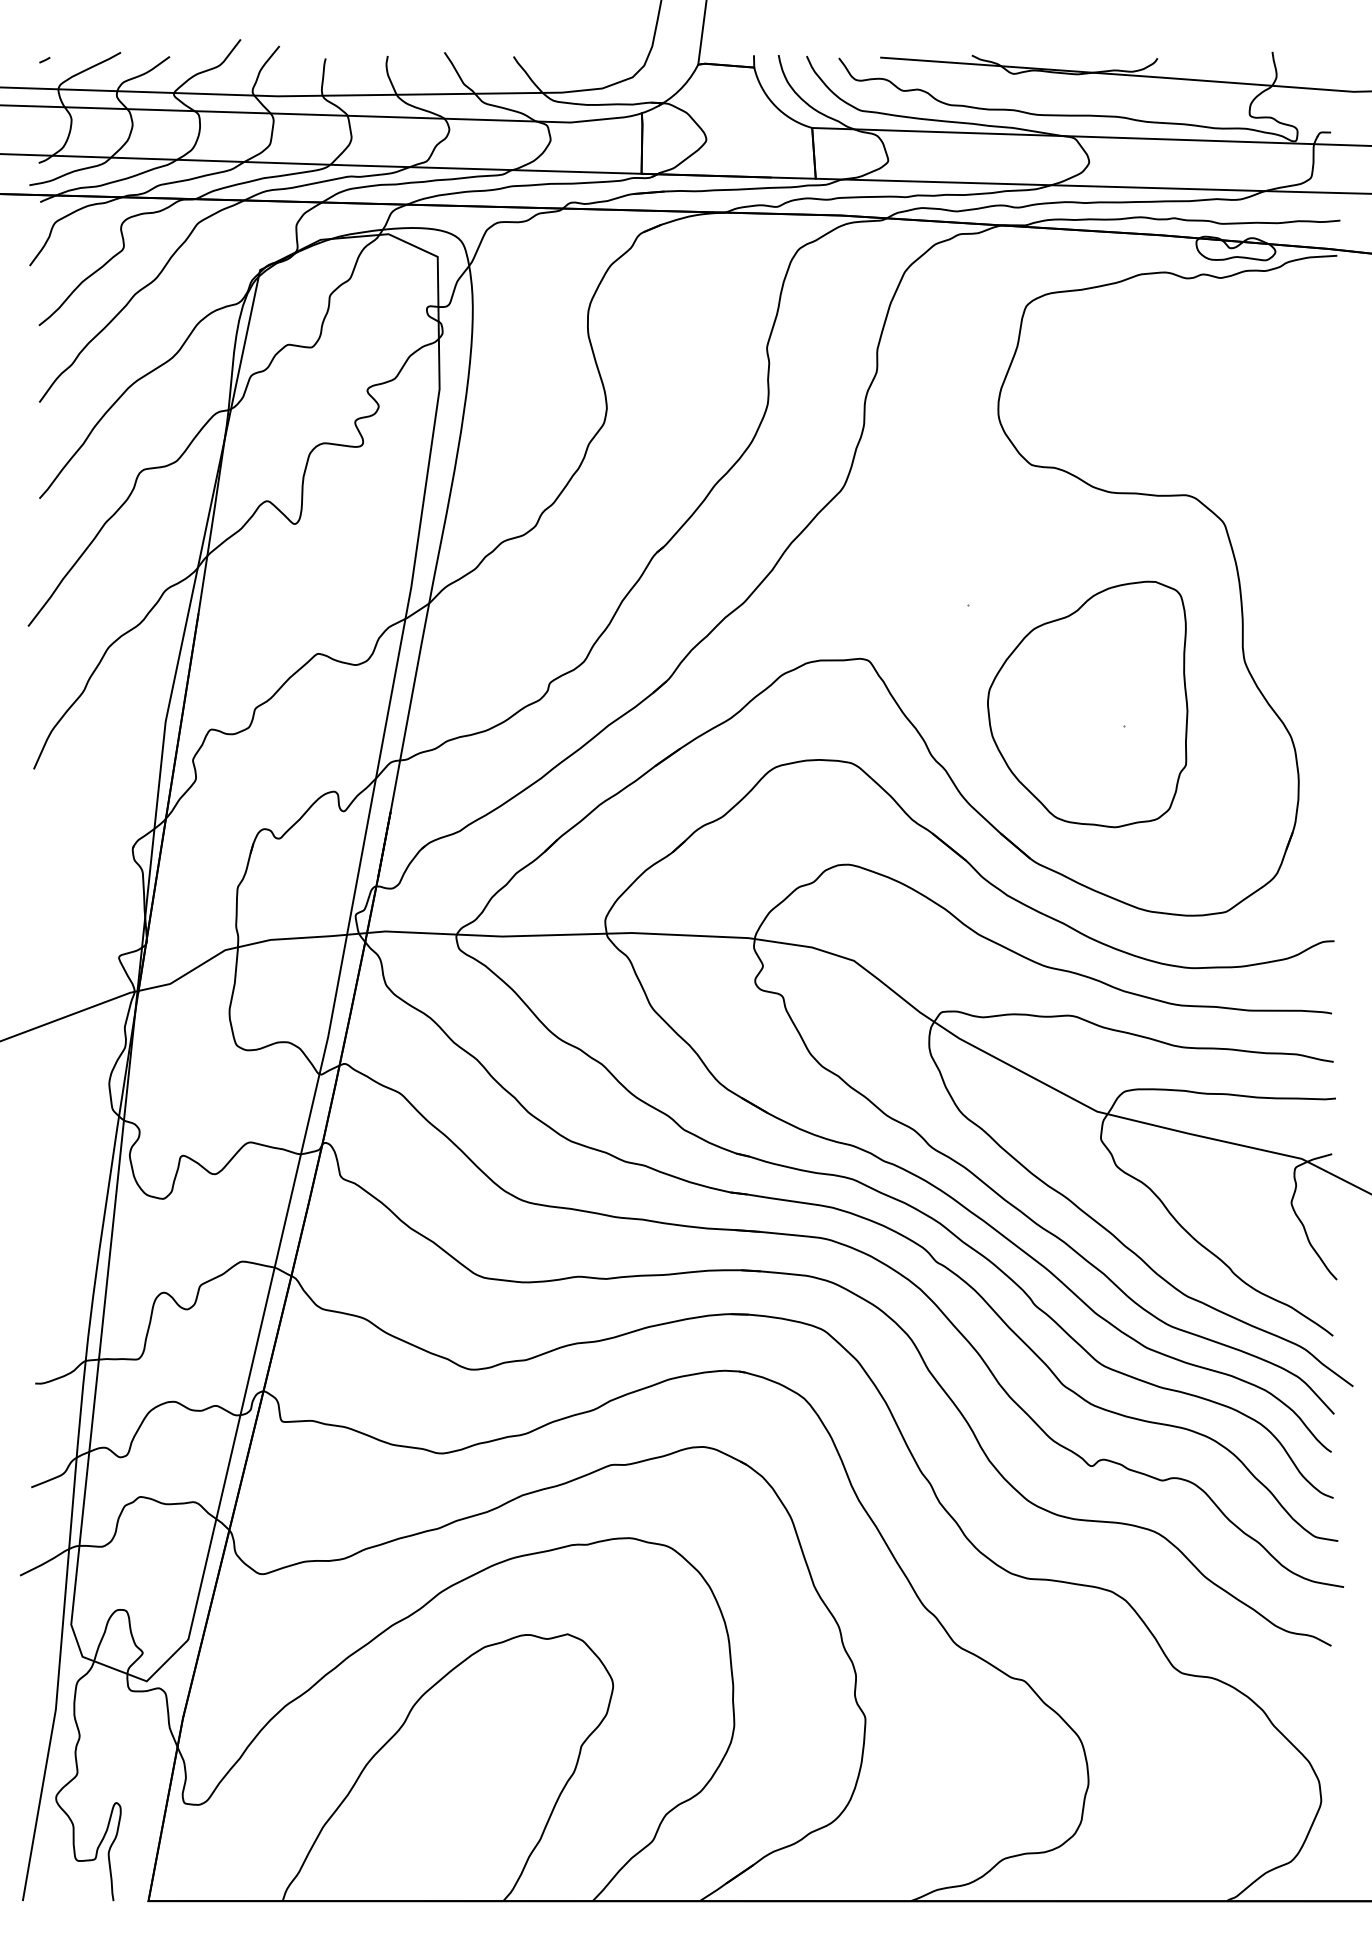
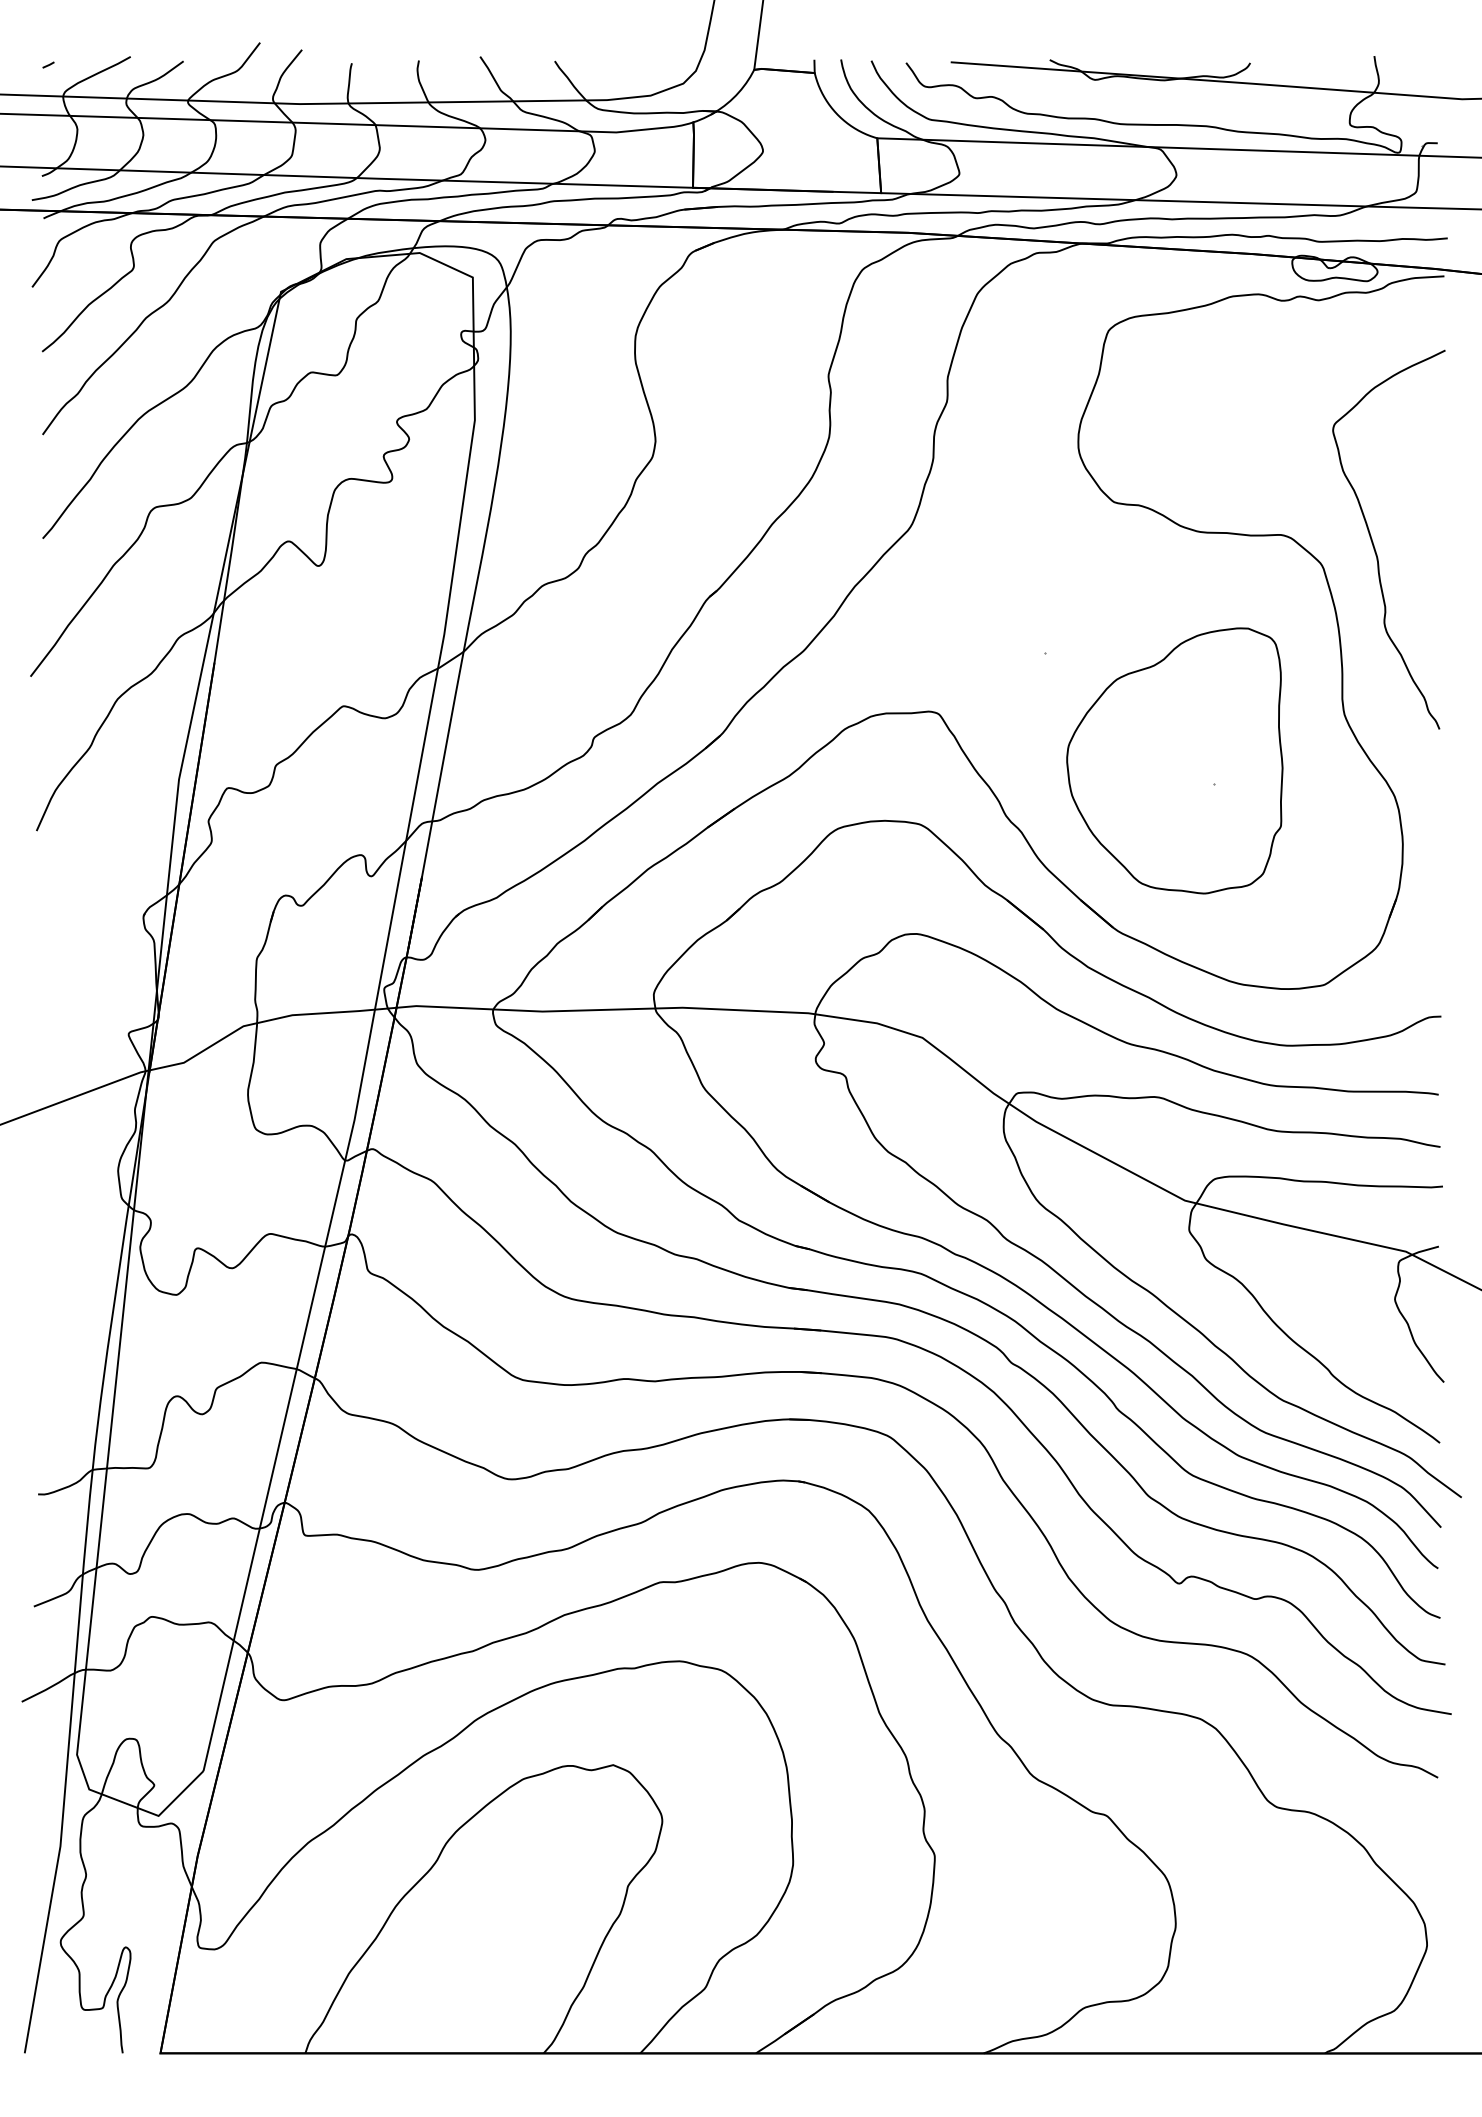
curve: (1271, 501) -> (1373, 541), added

